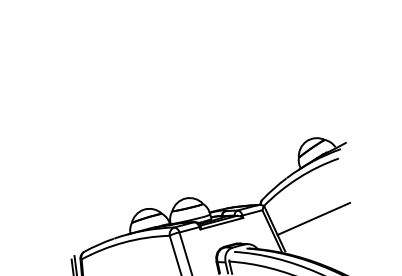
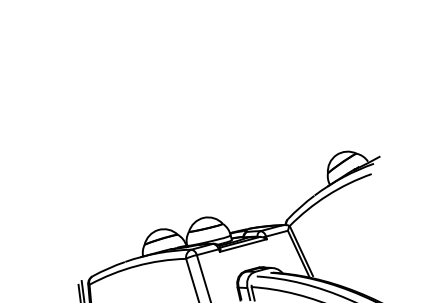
line: (314, 218) -> (344, 239), removed

